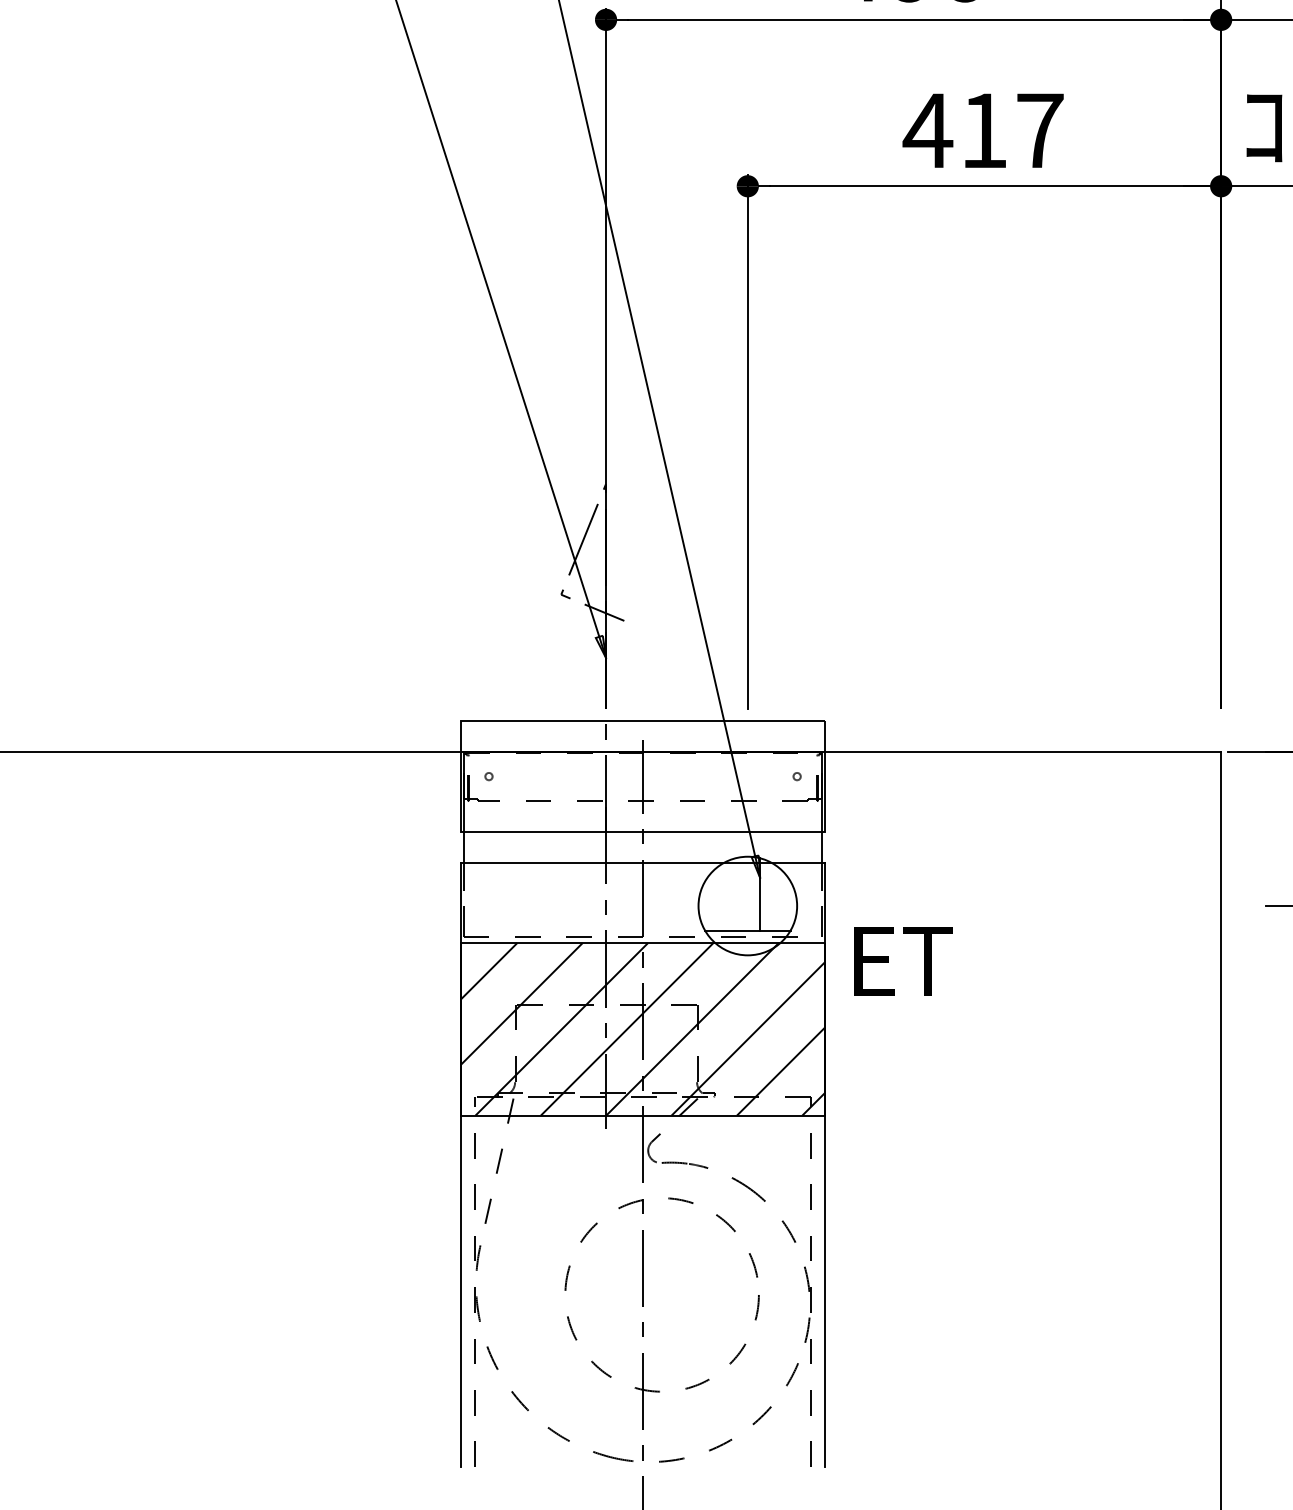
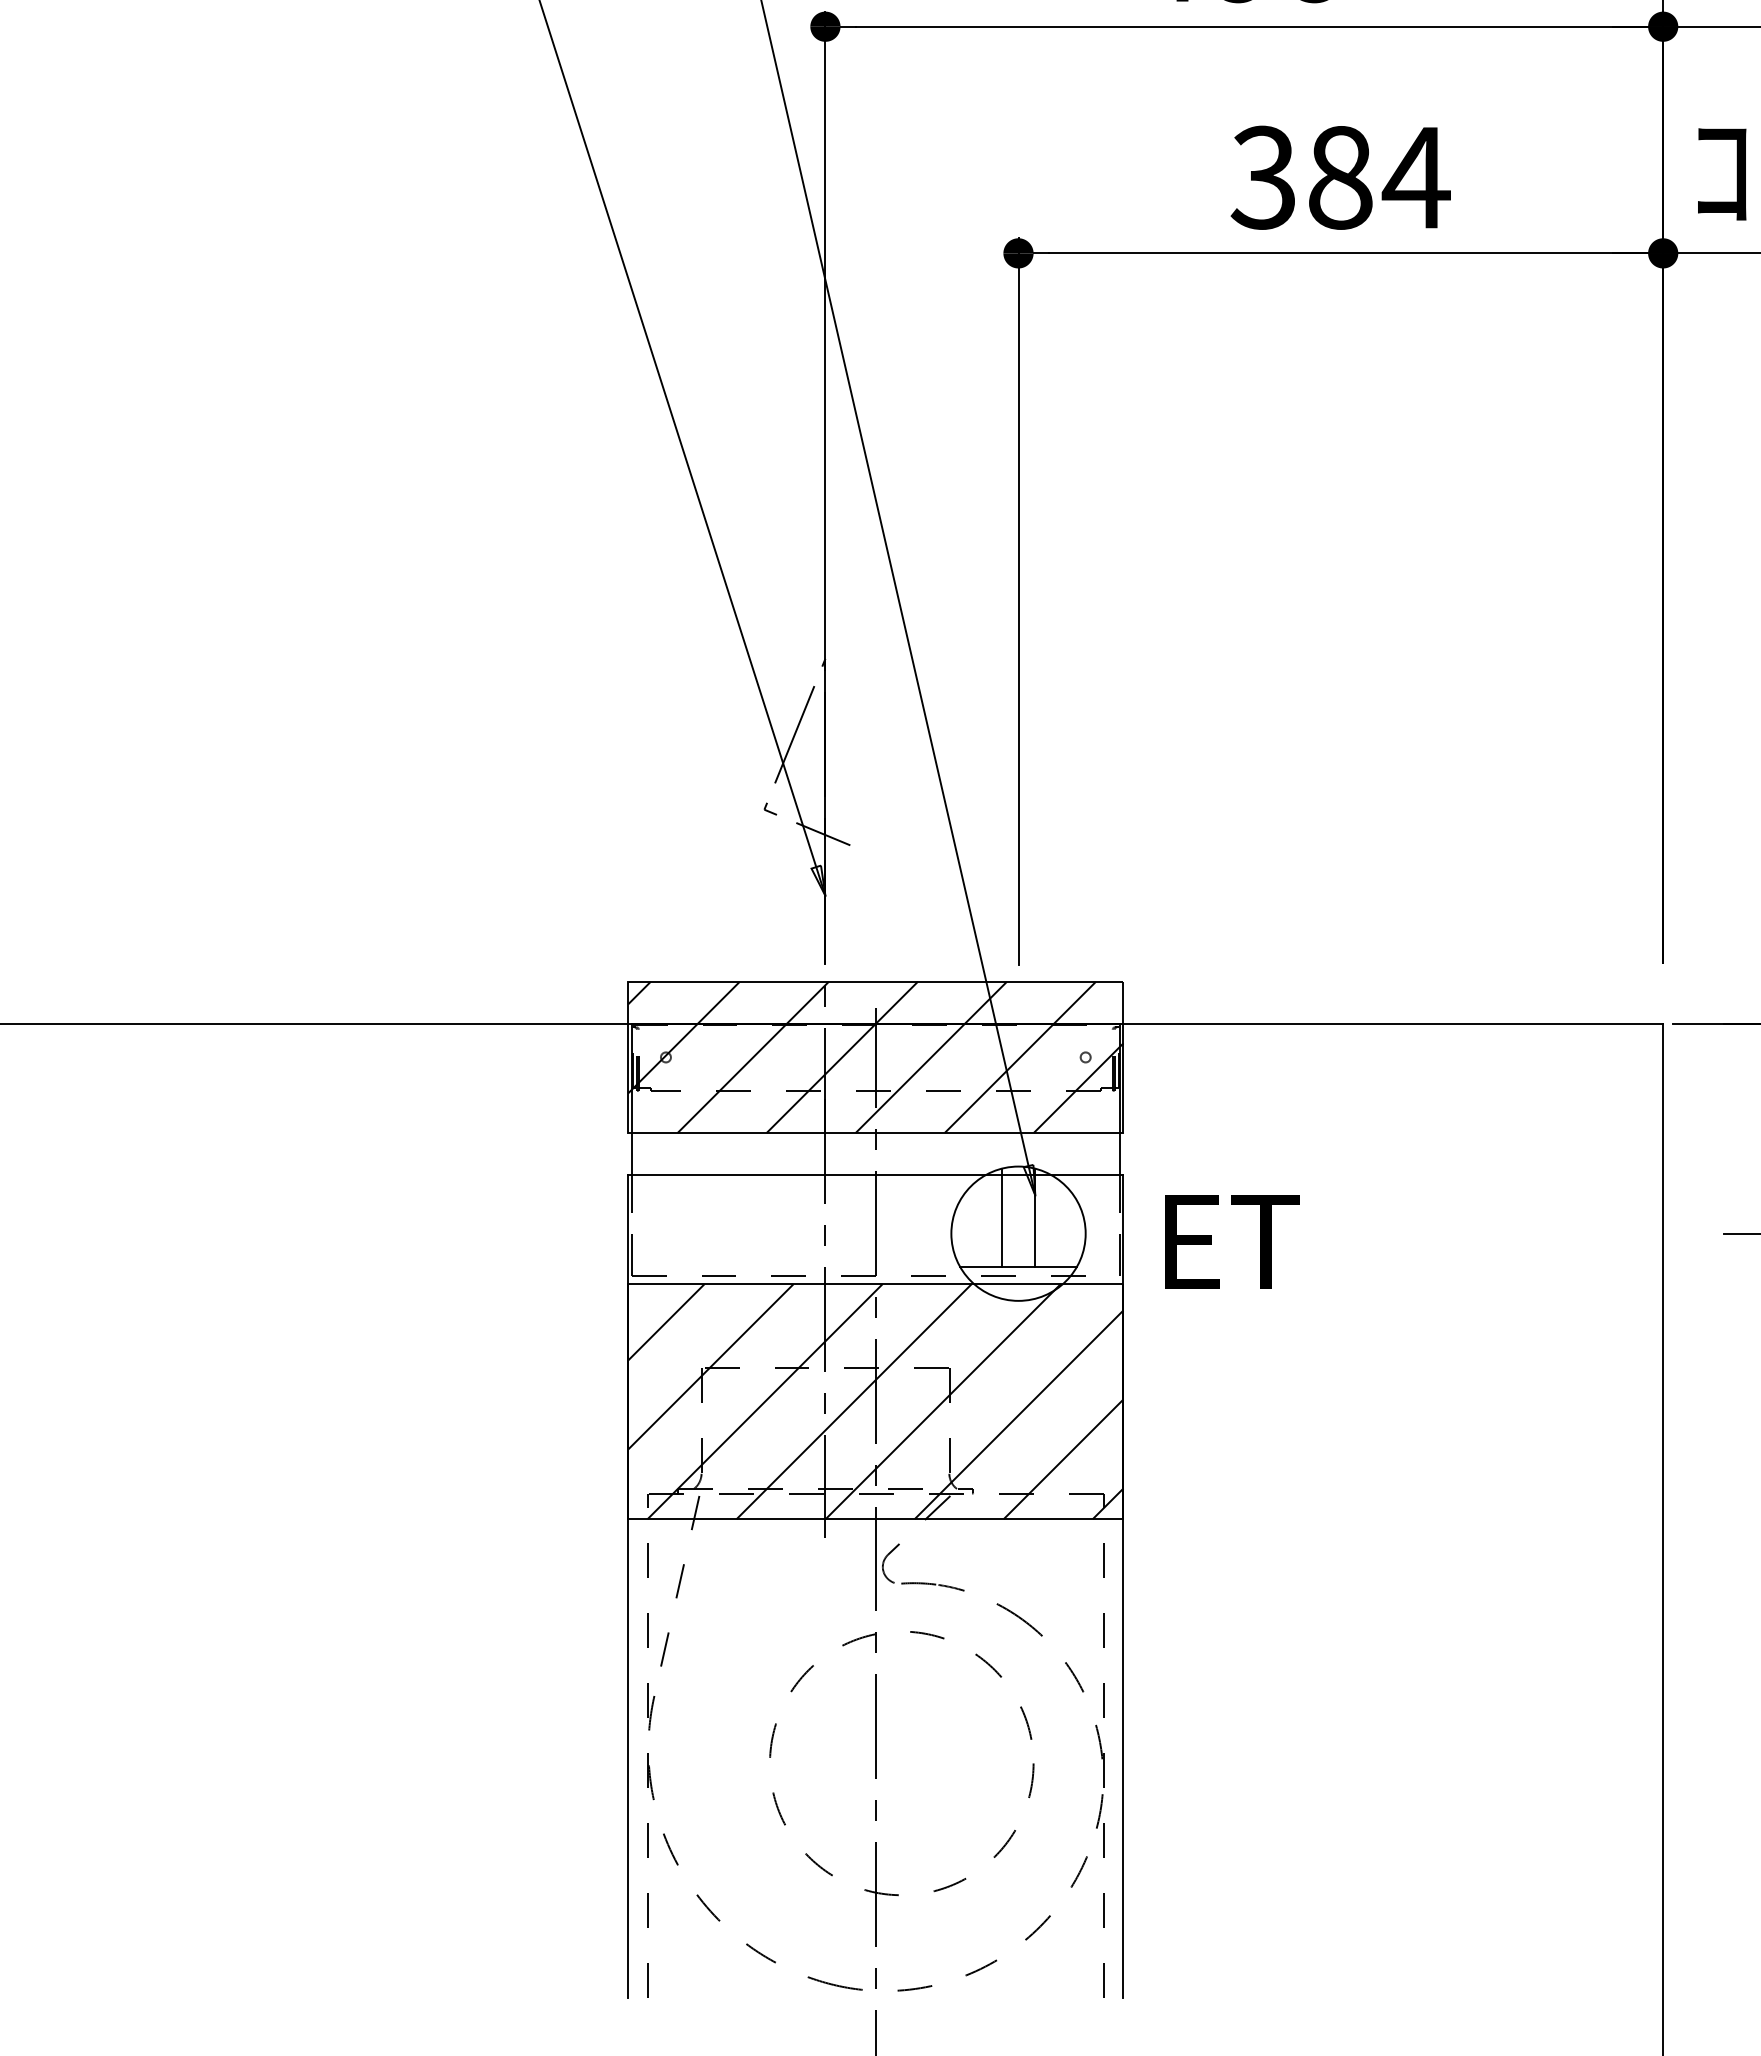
text: (983, 130) -> (1339, 177), 417 -> 384
hatch: (642, 775) -> (875, 1056), added
line: (735, 894) -> (1001, 1217), added
text: (903, 960) -> (1232, 1241), moved

